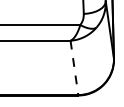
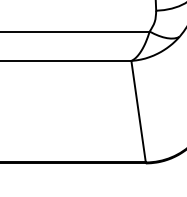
line: (74, 68) -> (138, 112), dashed -> solid

